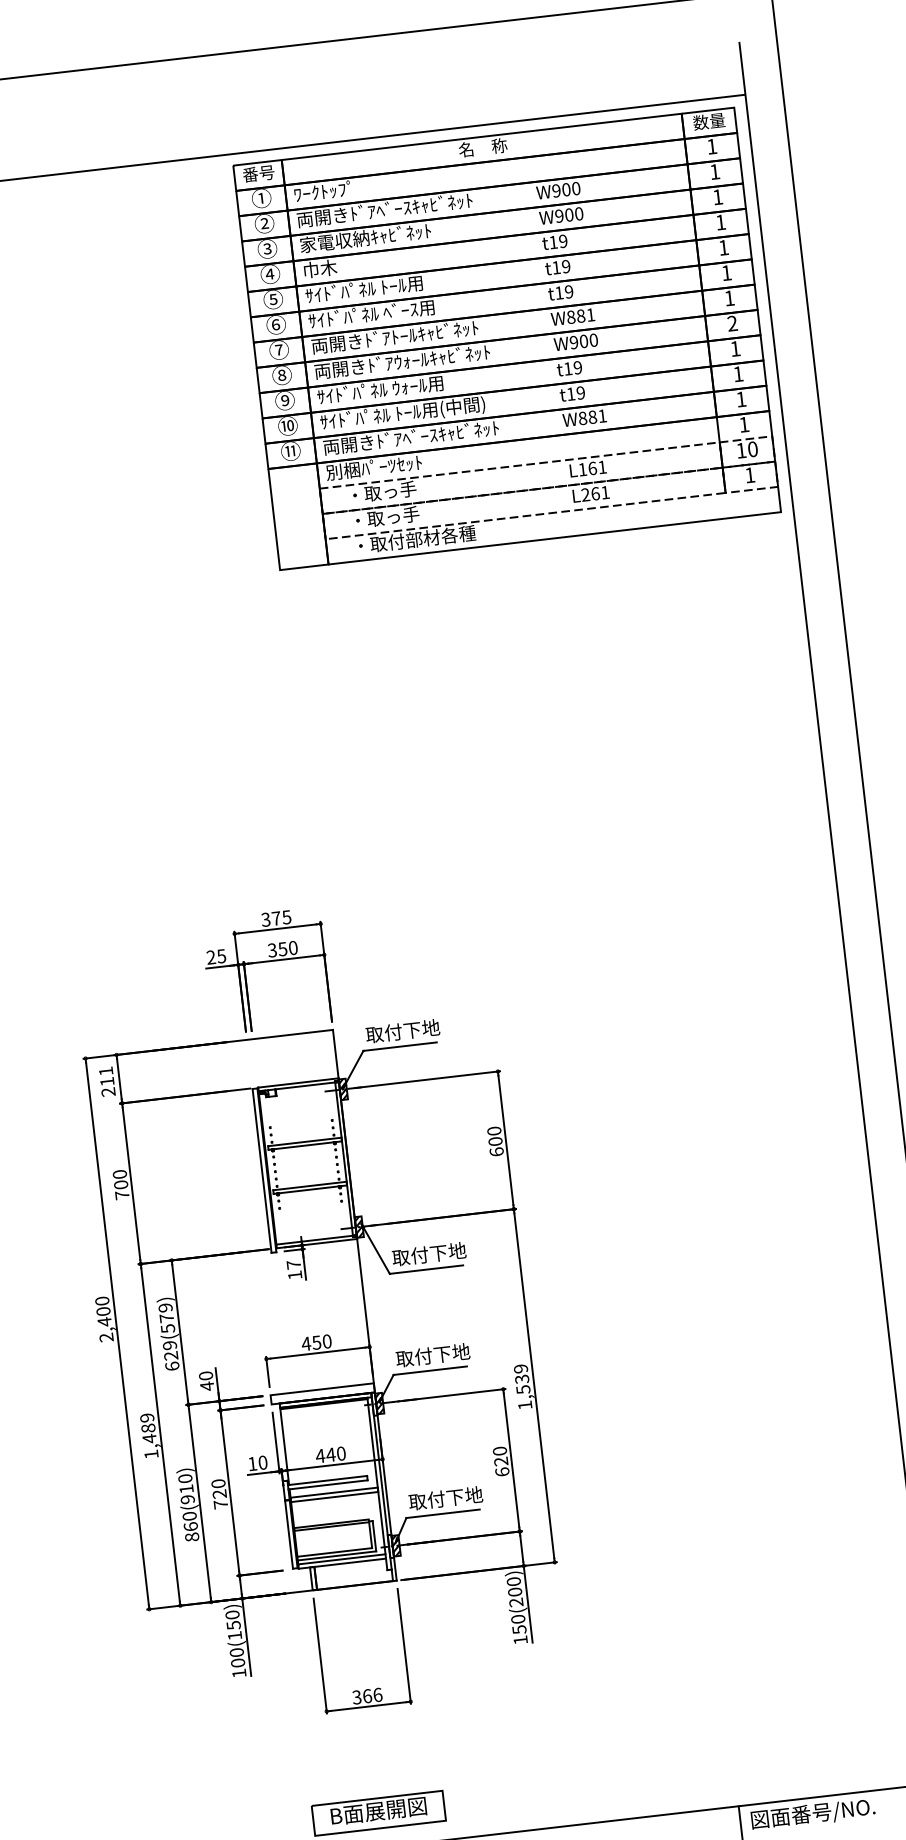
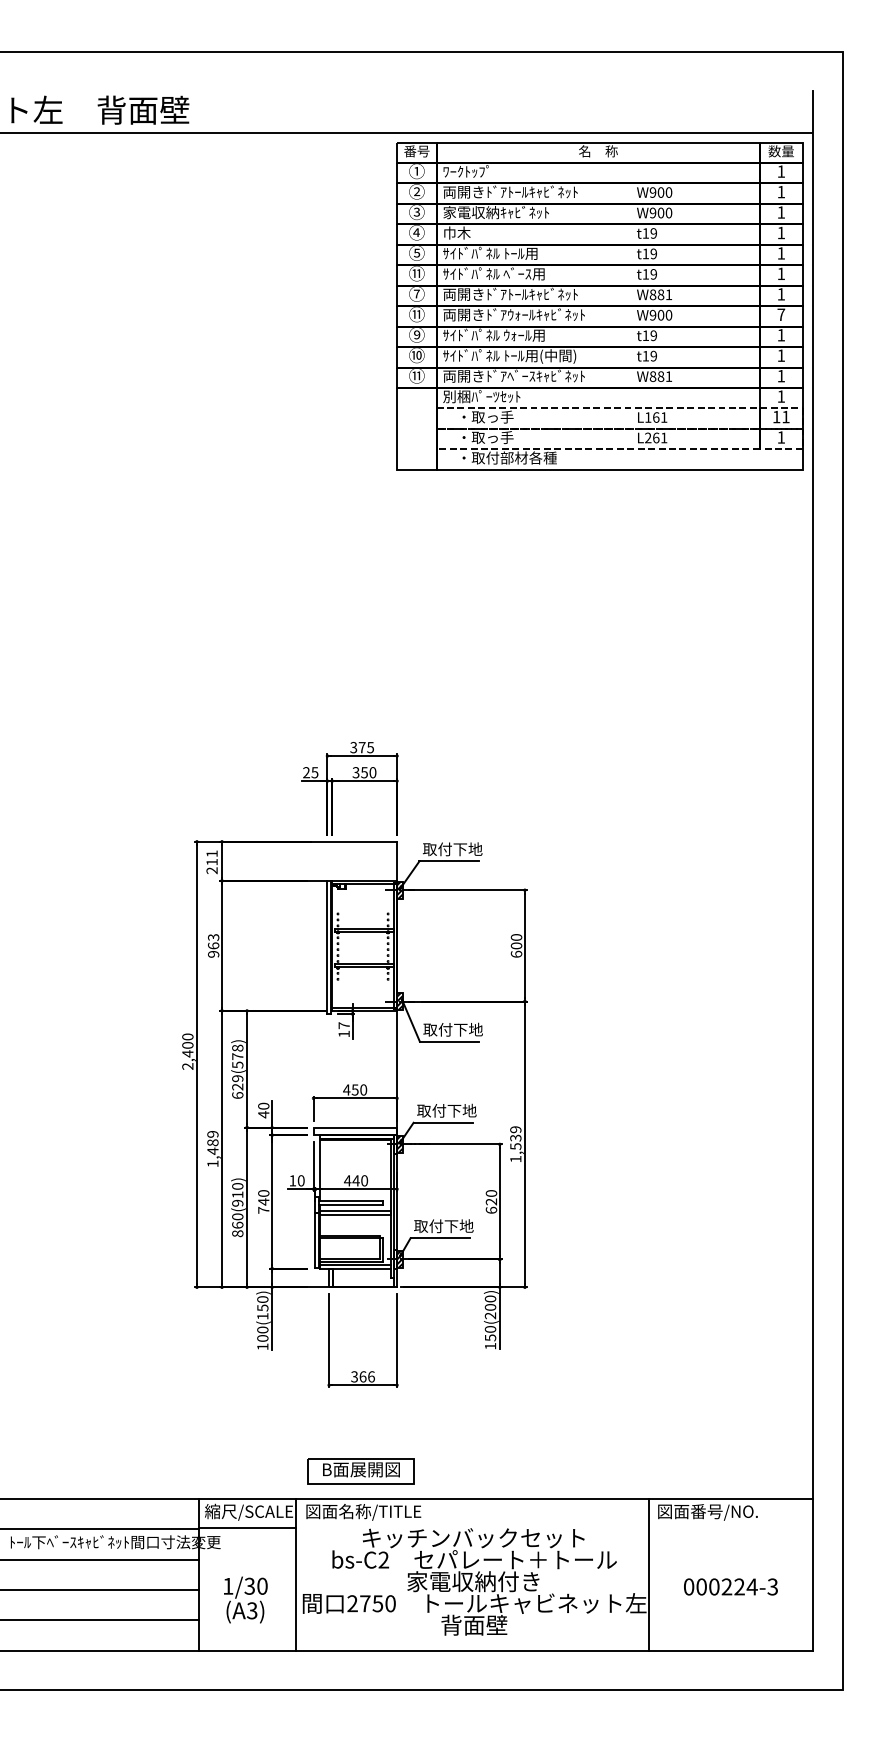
text: (423, 204) -> (545, 191), 両開きﾄﾞｱﾍﾞｰｽｷｬﾋﾞﾈｯﾄ -> 両開きﾄﾞｱﾄｰﾙｷｬﾋﾞﾈｯﾄ
text: (732, 323) -> (781, 314), 2 -> 7
text: (275, 324) -> (416, 273), ⑥ -> ⑪
text: (281, 375) -> (416, 314), ⑧ -> ⑪
text: (752, 448) -> (785, 416), 10 -> 11
text: (120, 1184) -> (213, 945), 700 -> 963
text: (165, 1307) -> (237, 1047), 629(579) -> 629(578)
text: (219, 1493) -> (263, 1201), 720 -> 740

